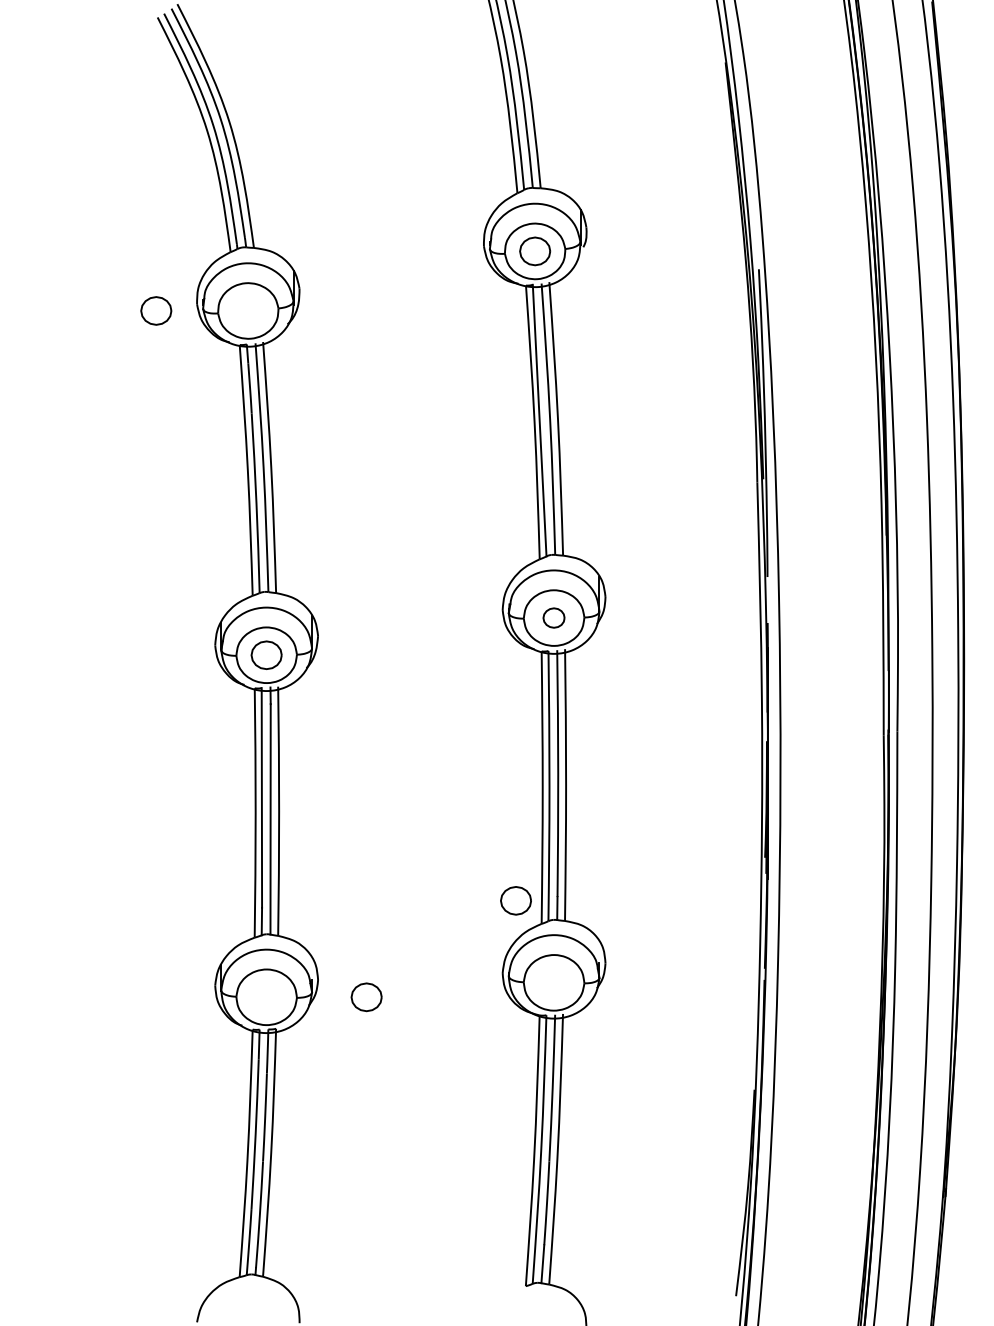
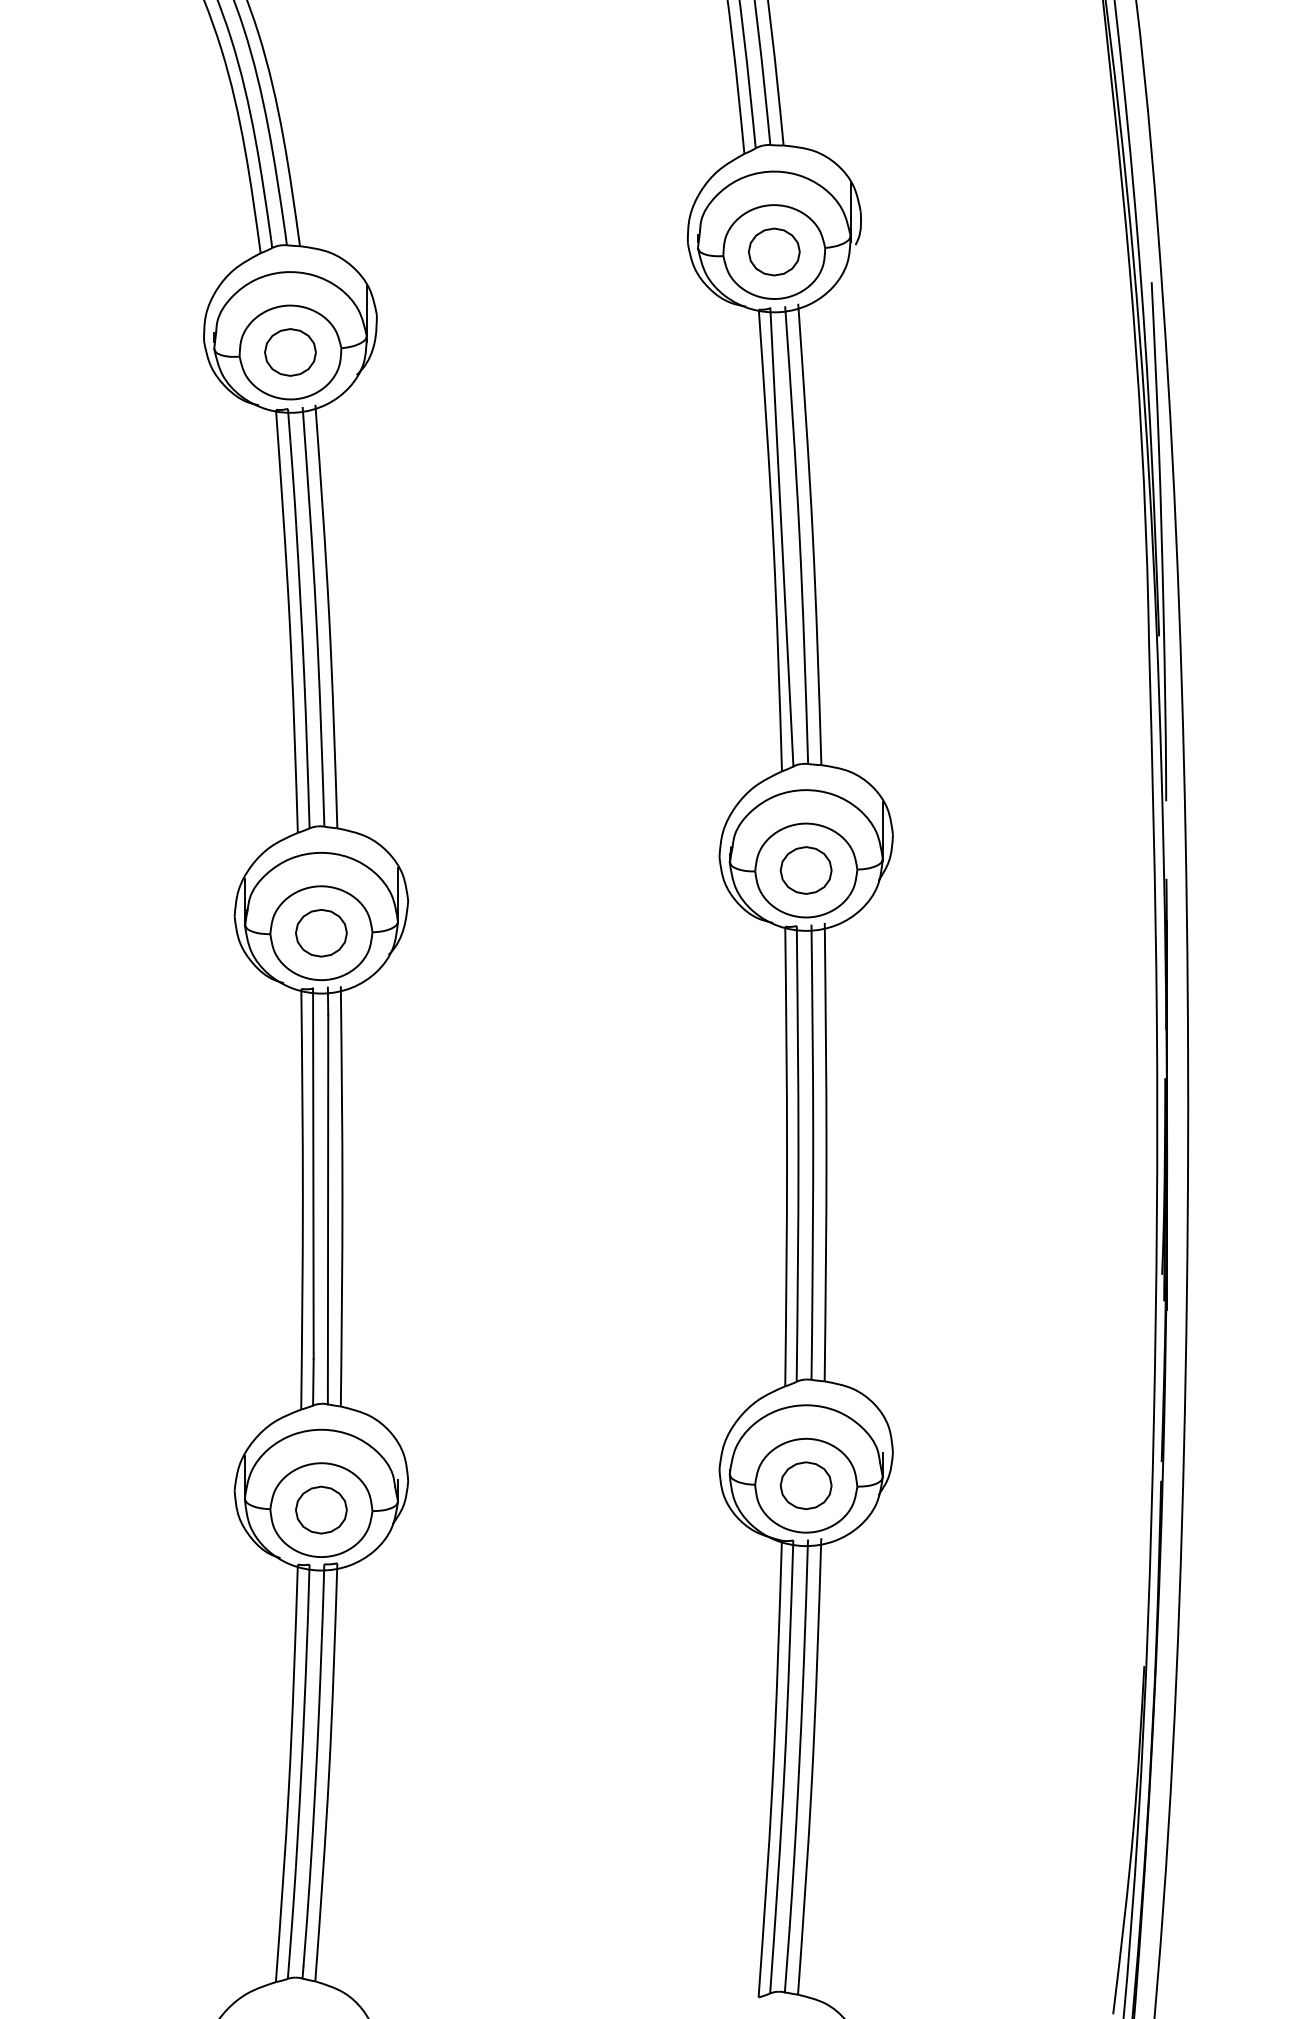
part: (156, 310) -> (290, 351), moved
part: (553, 617) -> (805, 869), size x1.43
part: (515, 900) -> (805, 1485), moved
part: (366, 997) -> (321, 1510), moved

